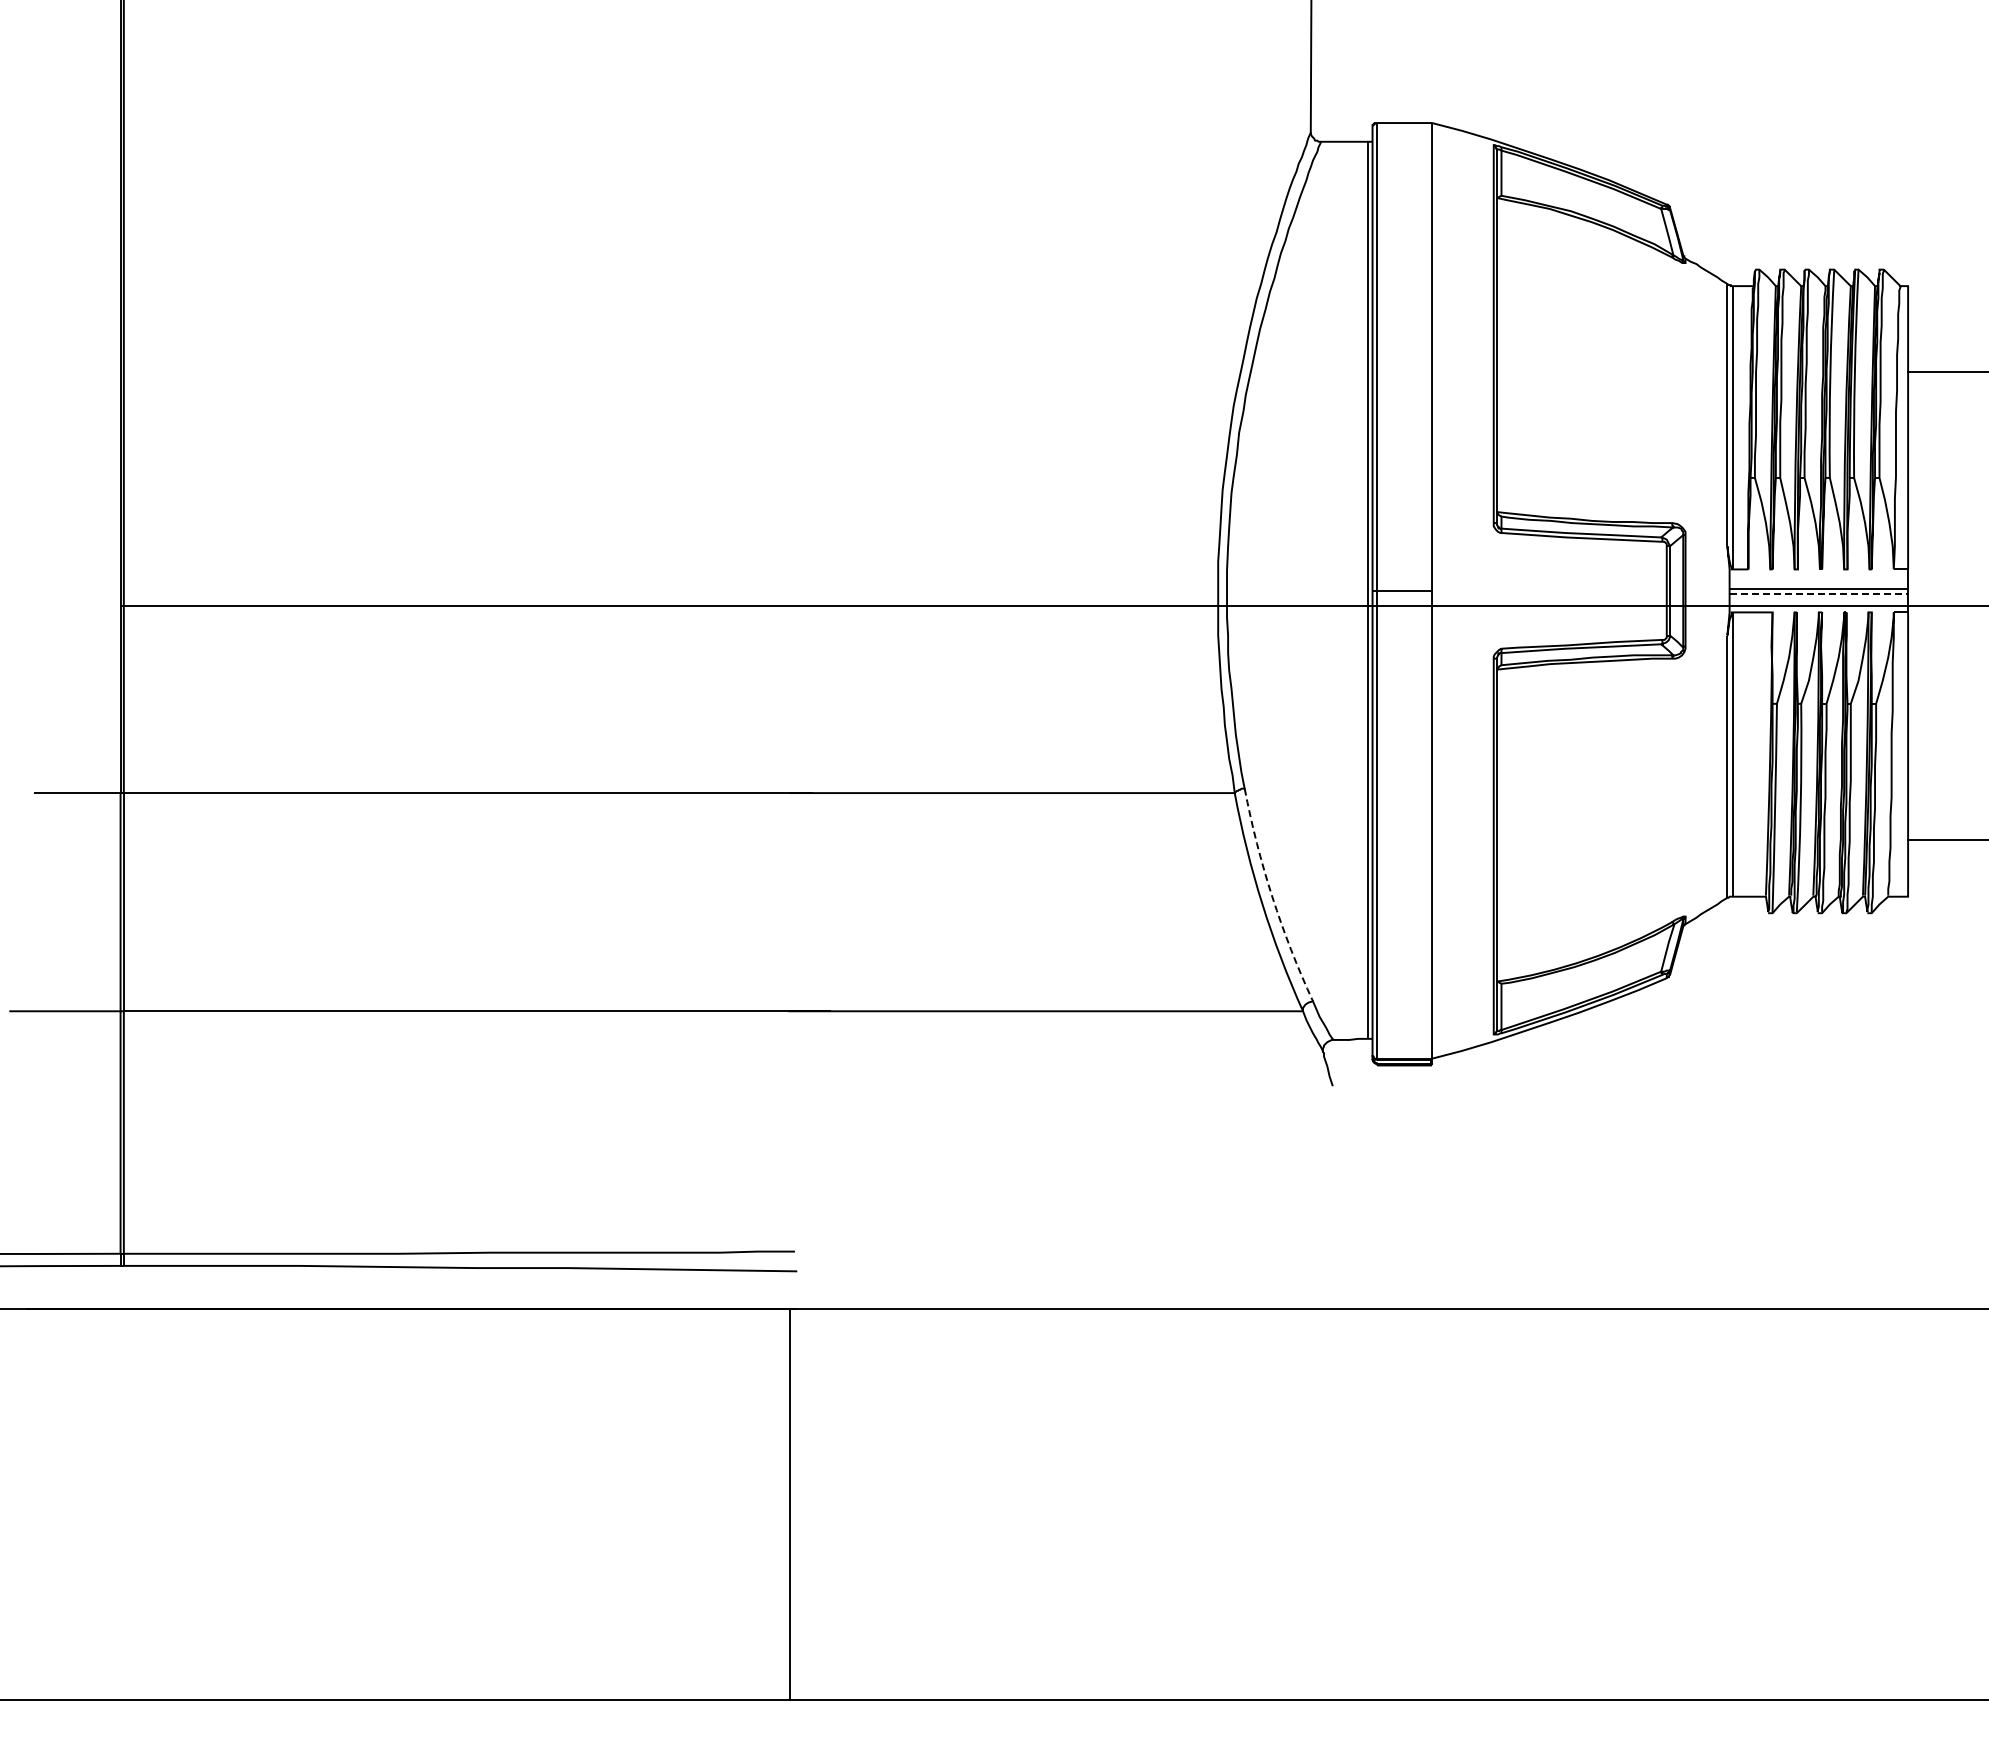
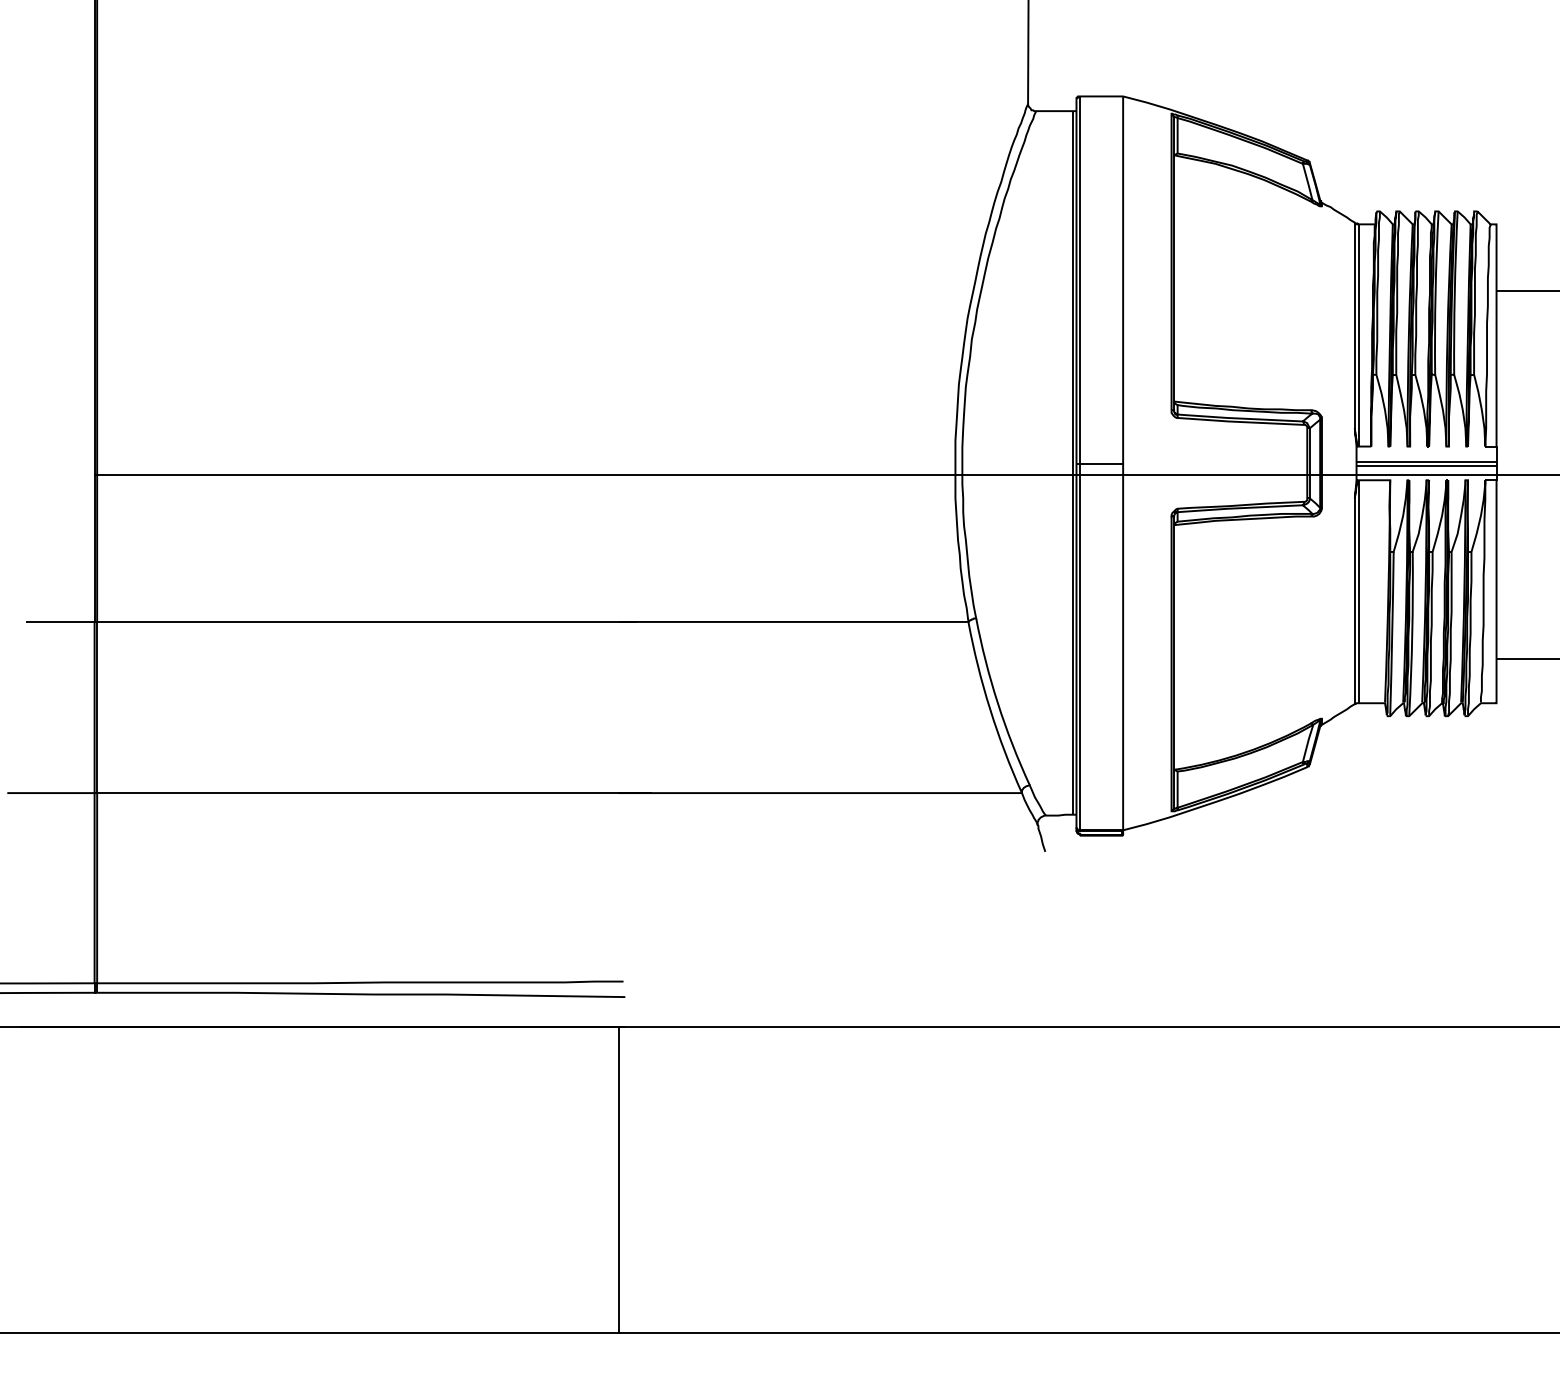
line: (1819, 593) -> (1427, 465), dashed -> solid
arc: (1272, 897) -> (998, 703), dashed -> solid

